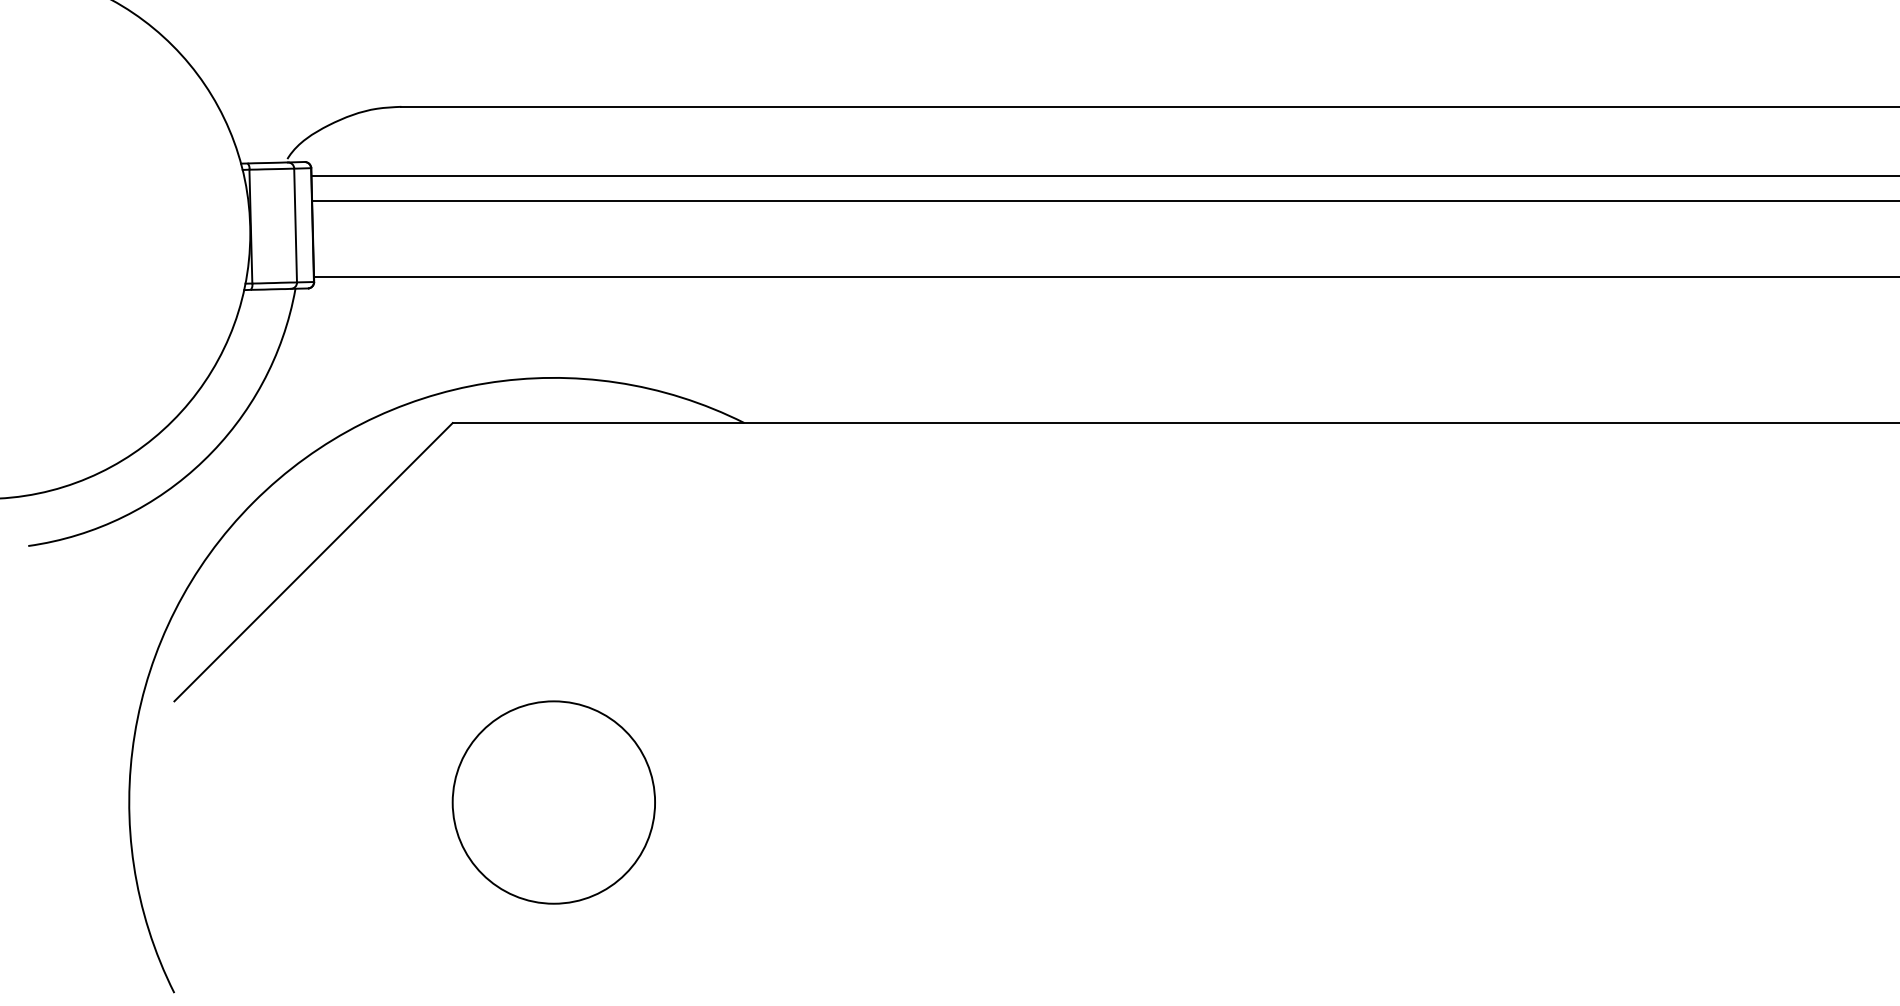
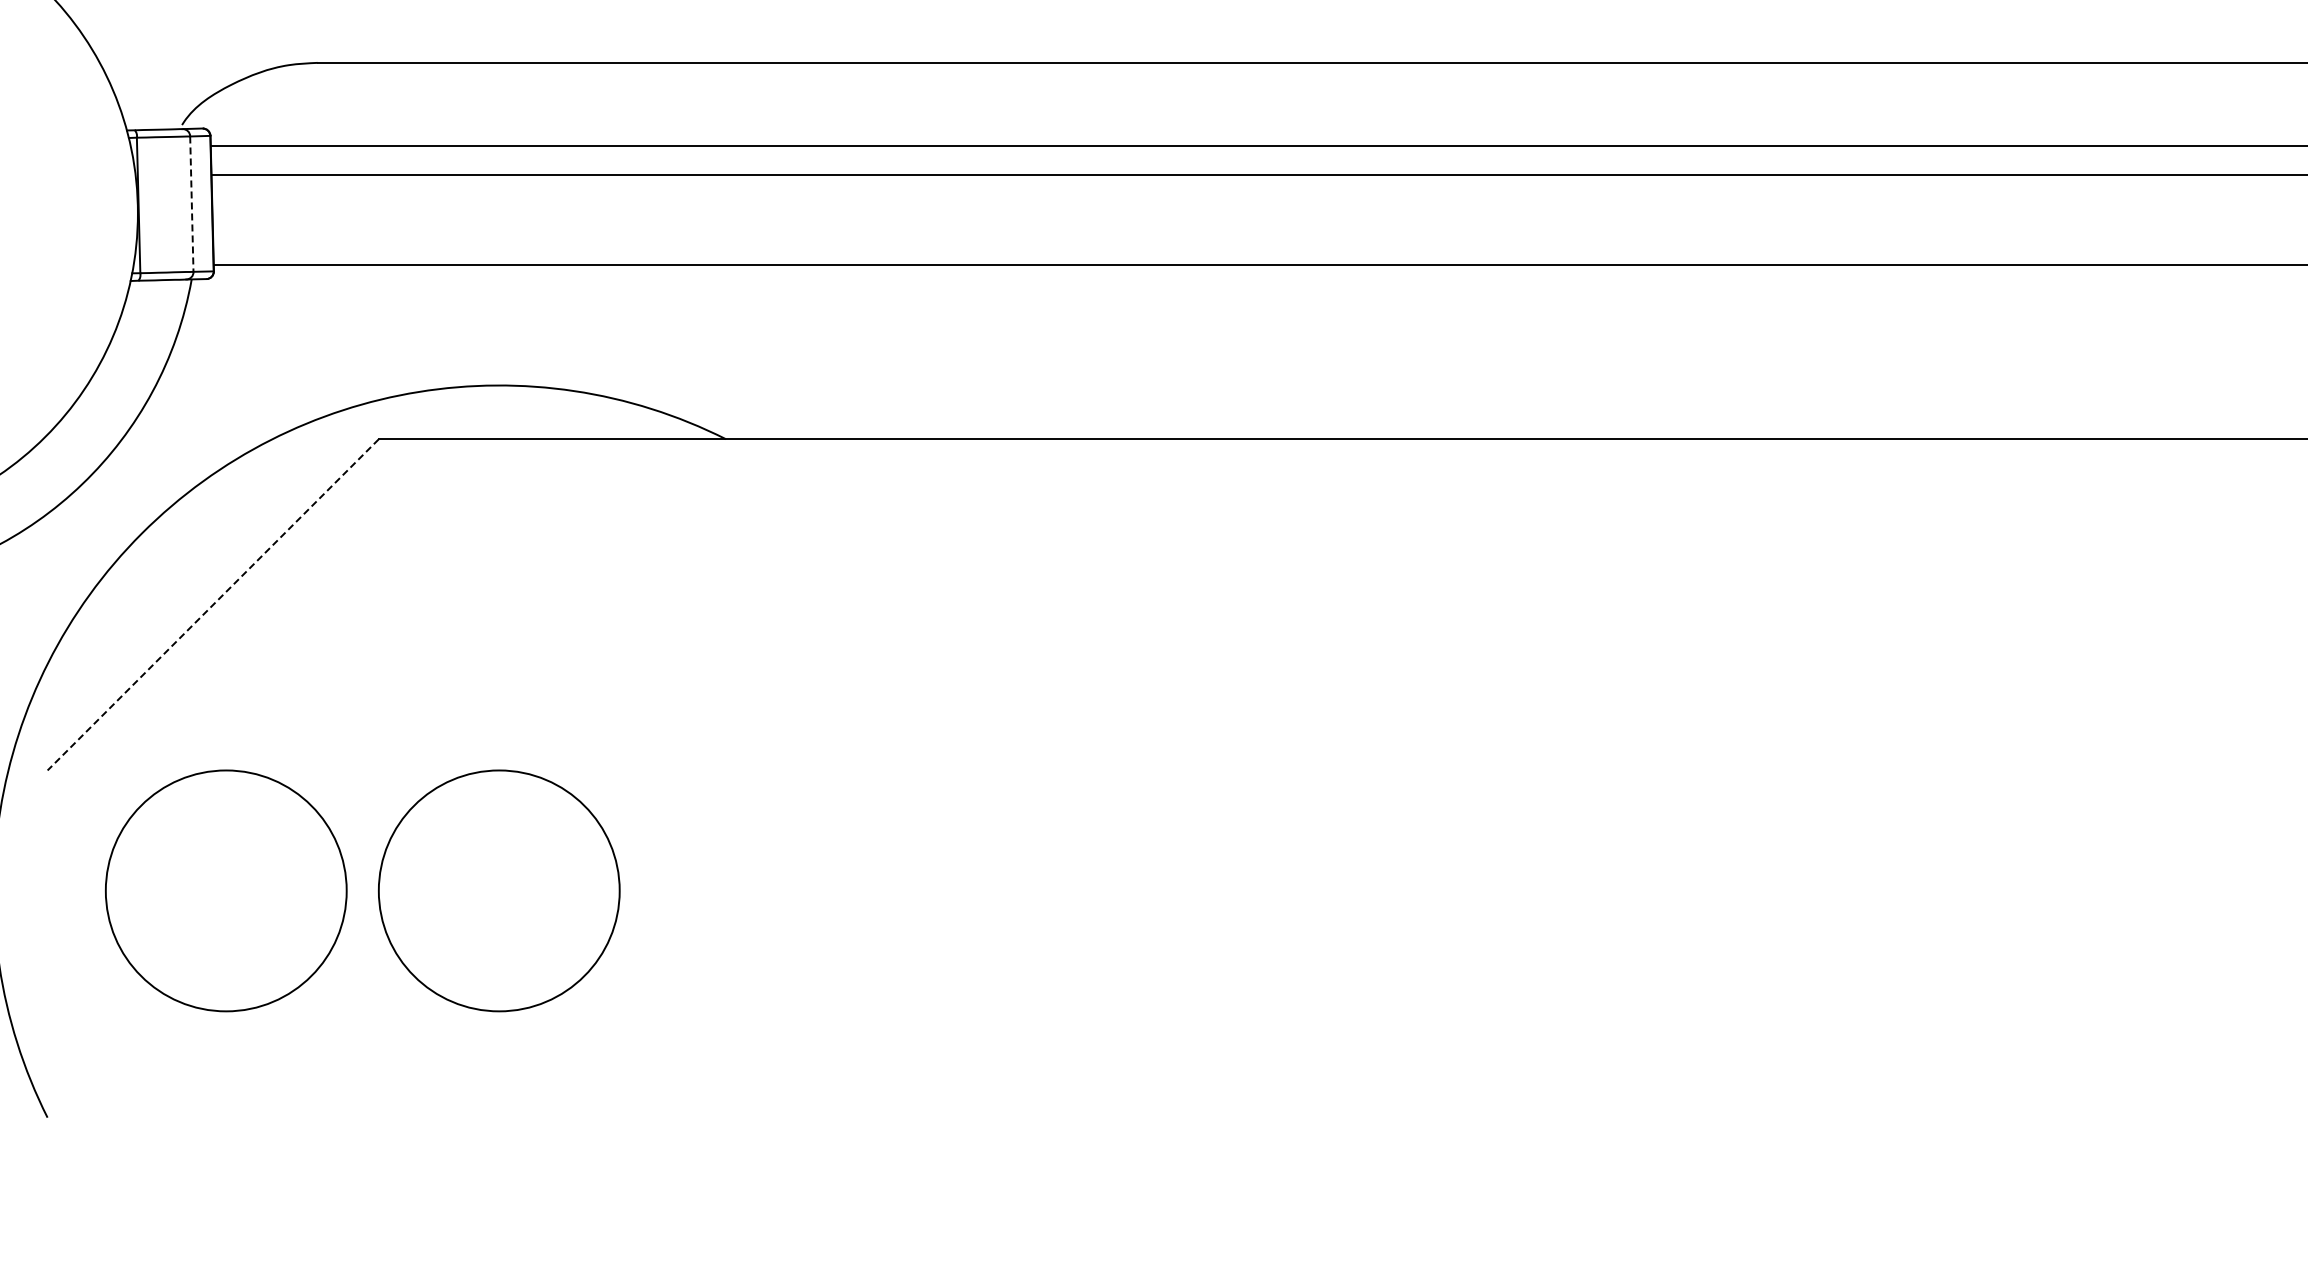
line: (295, 225) -> (191, 204), solid -> dashed
line: (312, 562) -> (212, 605), solid -> dashed
circle: (324, 802) -> (226, 890), added

